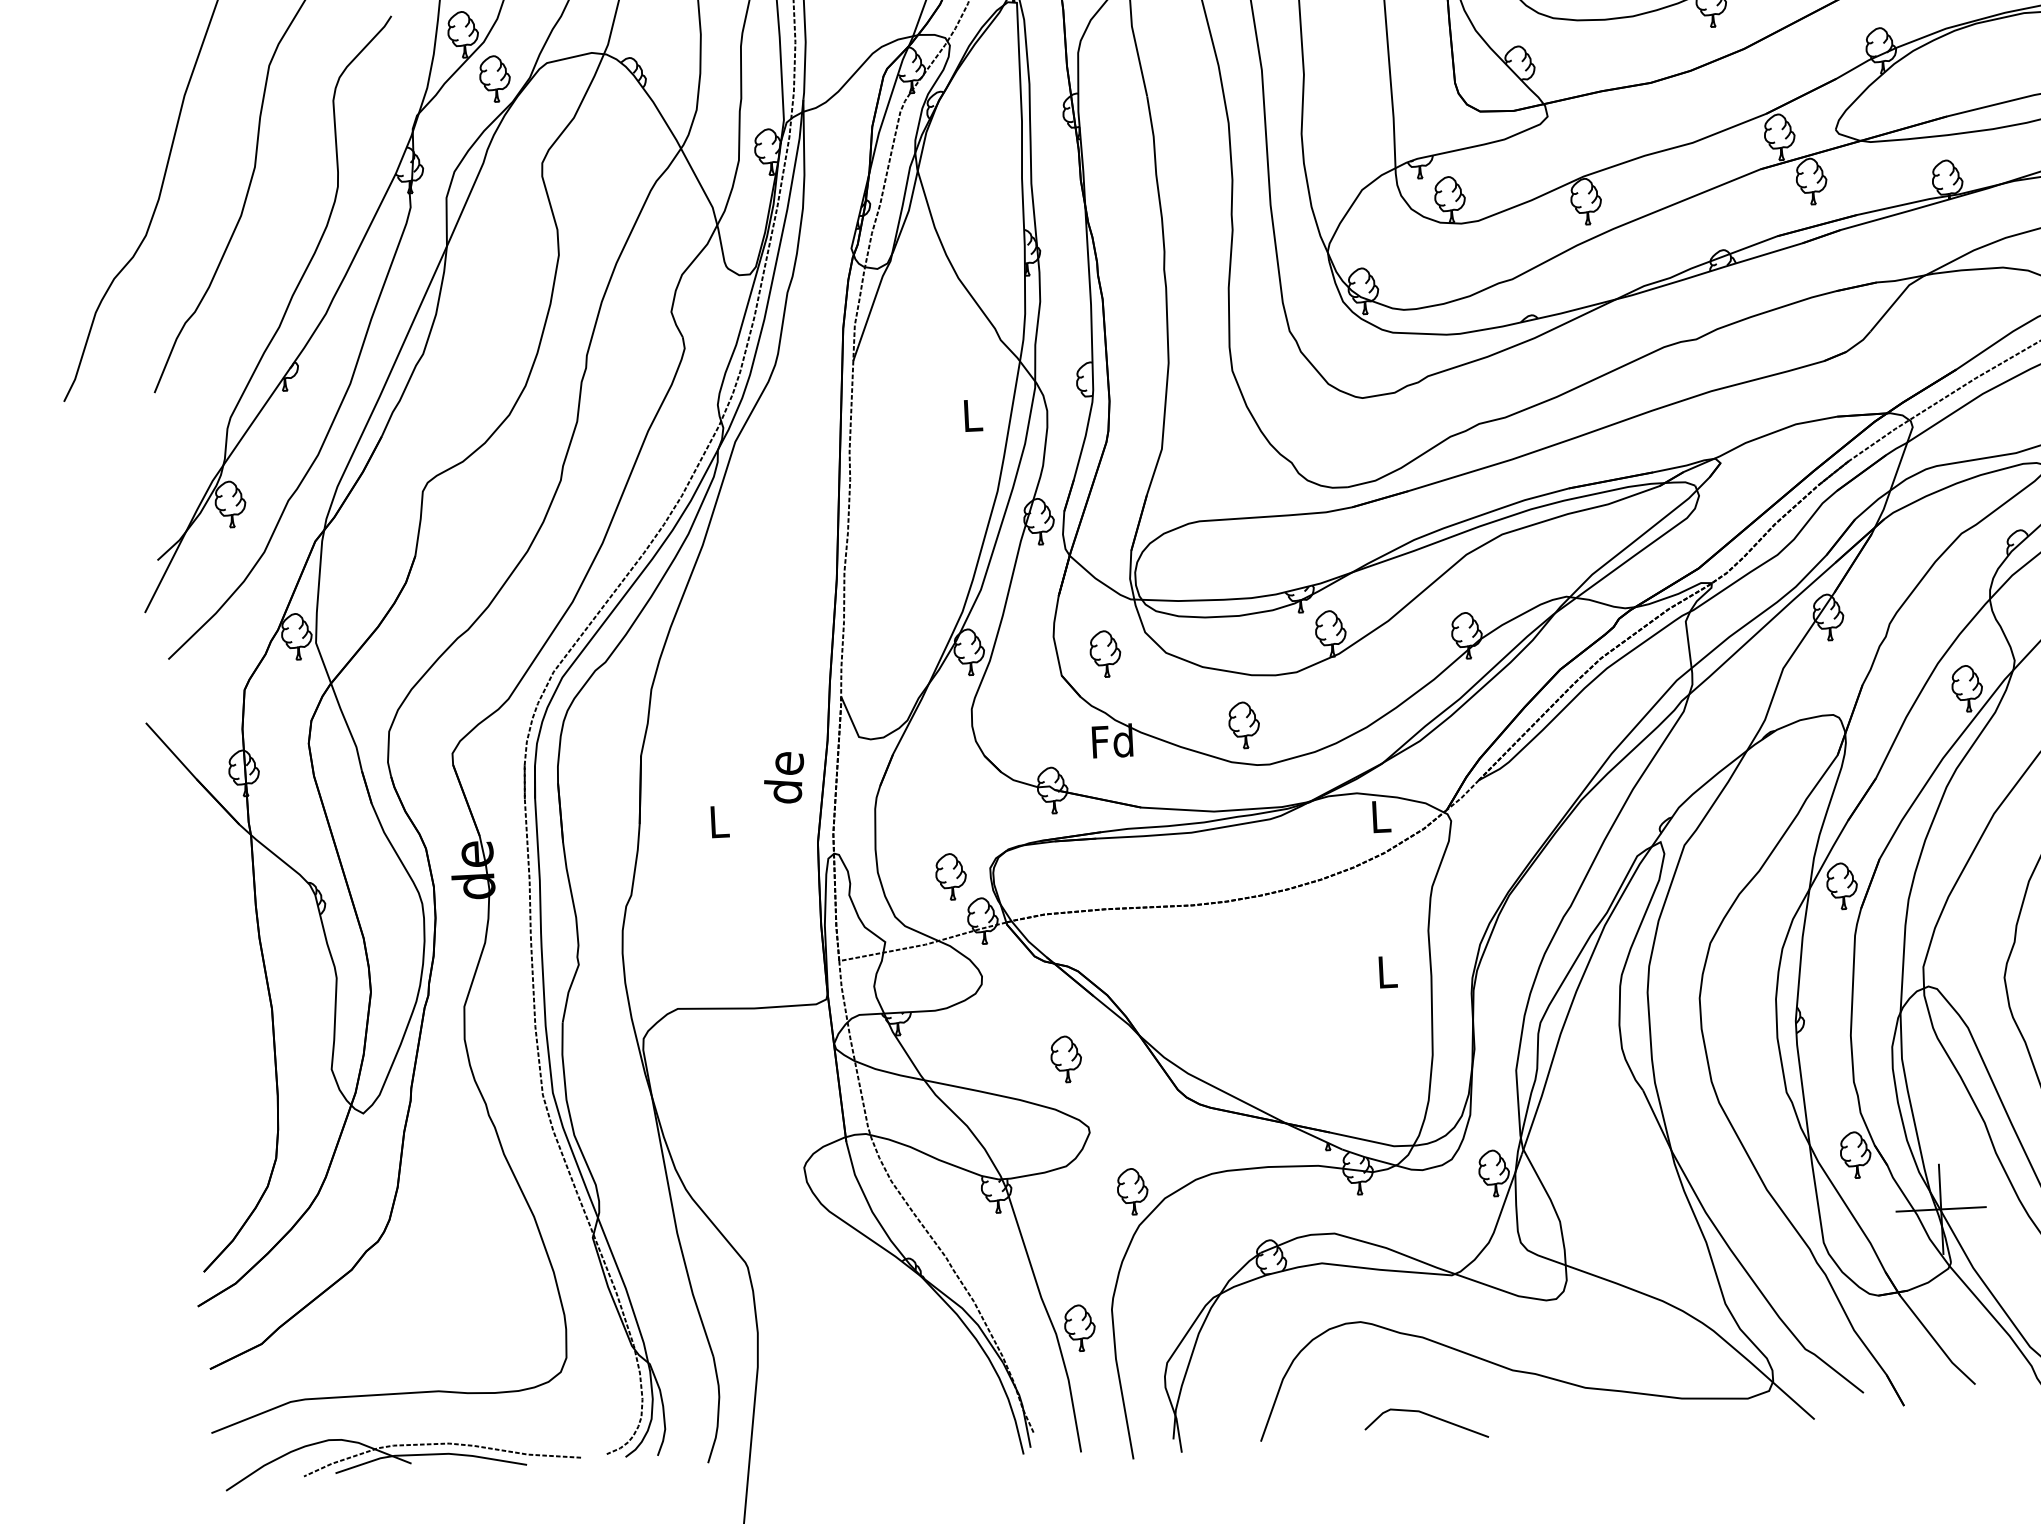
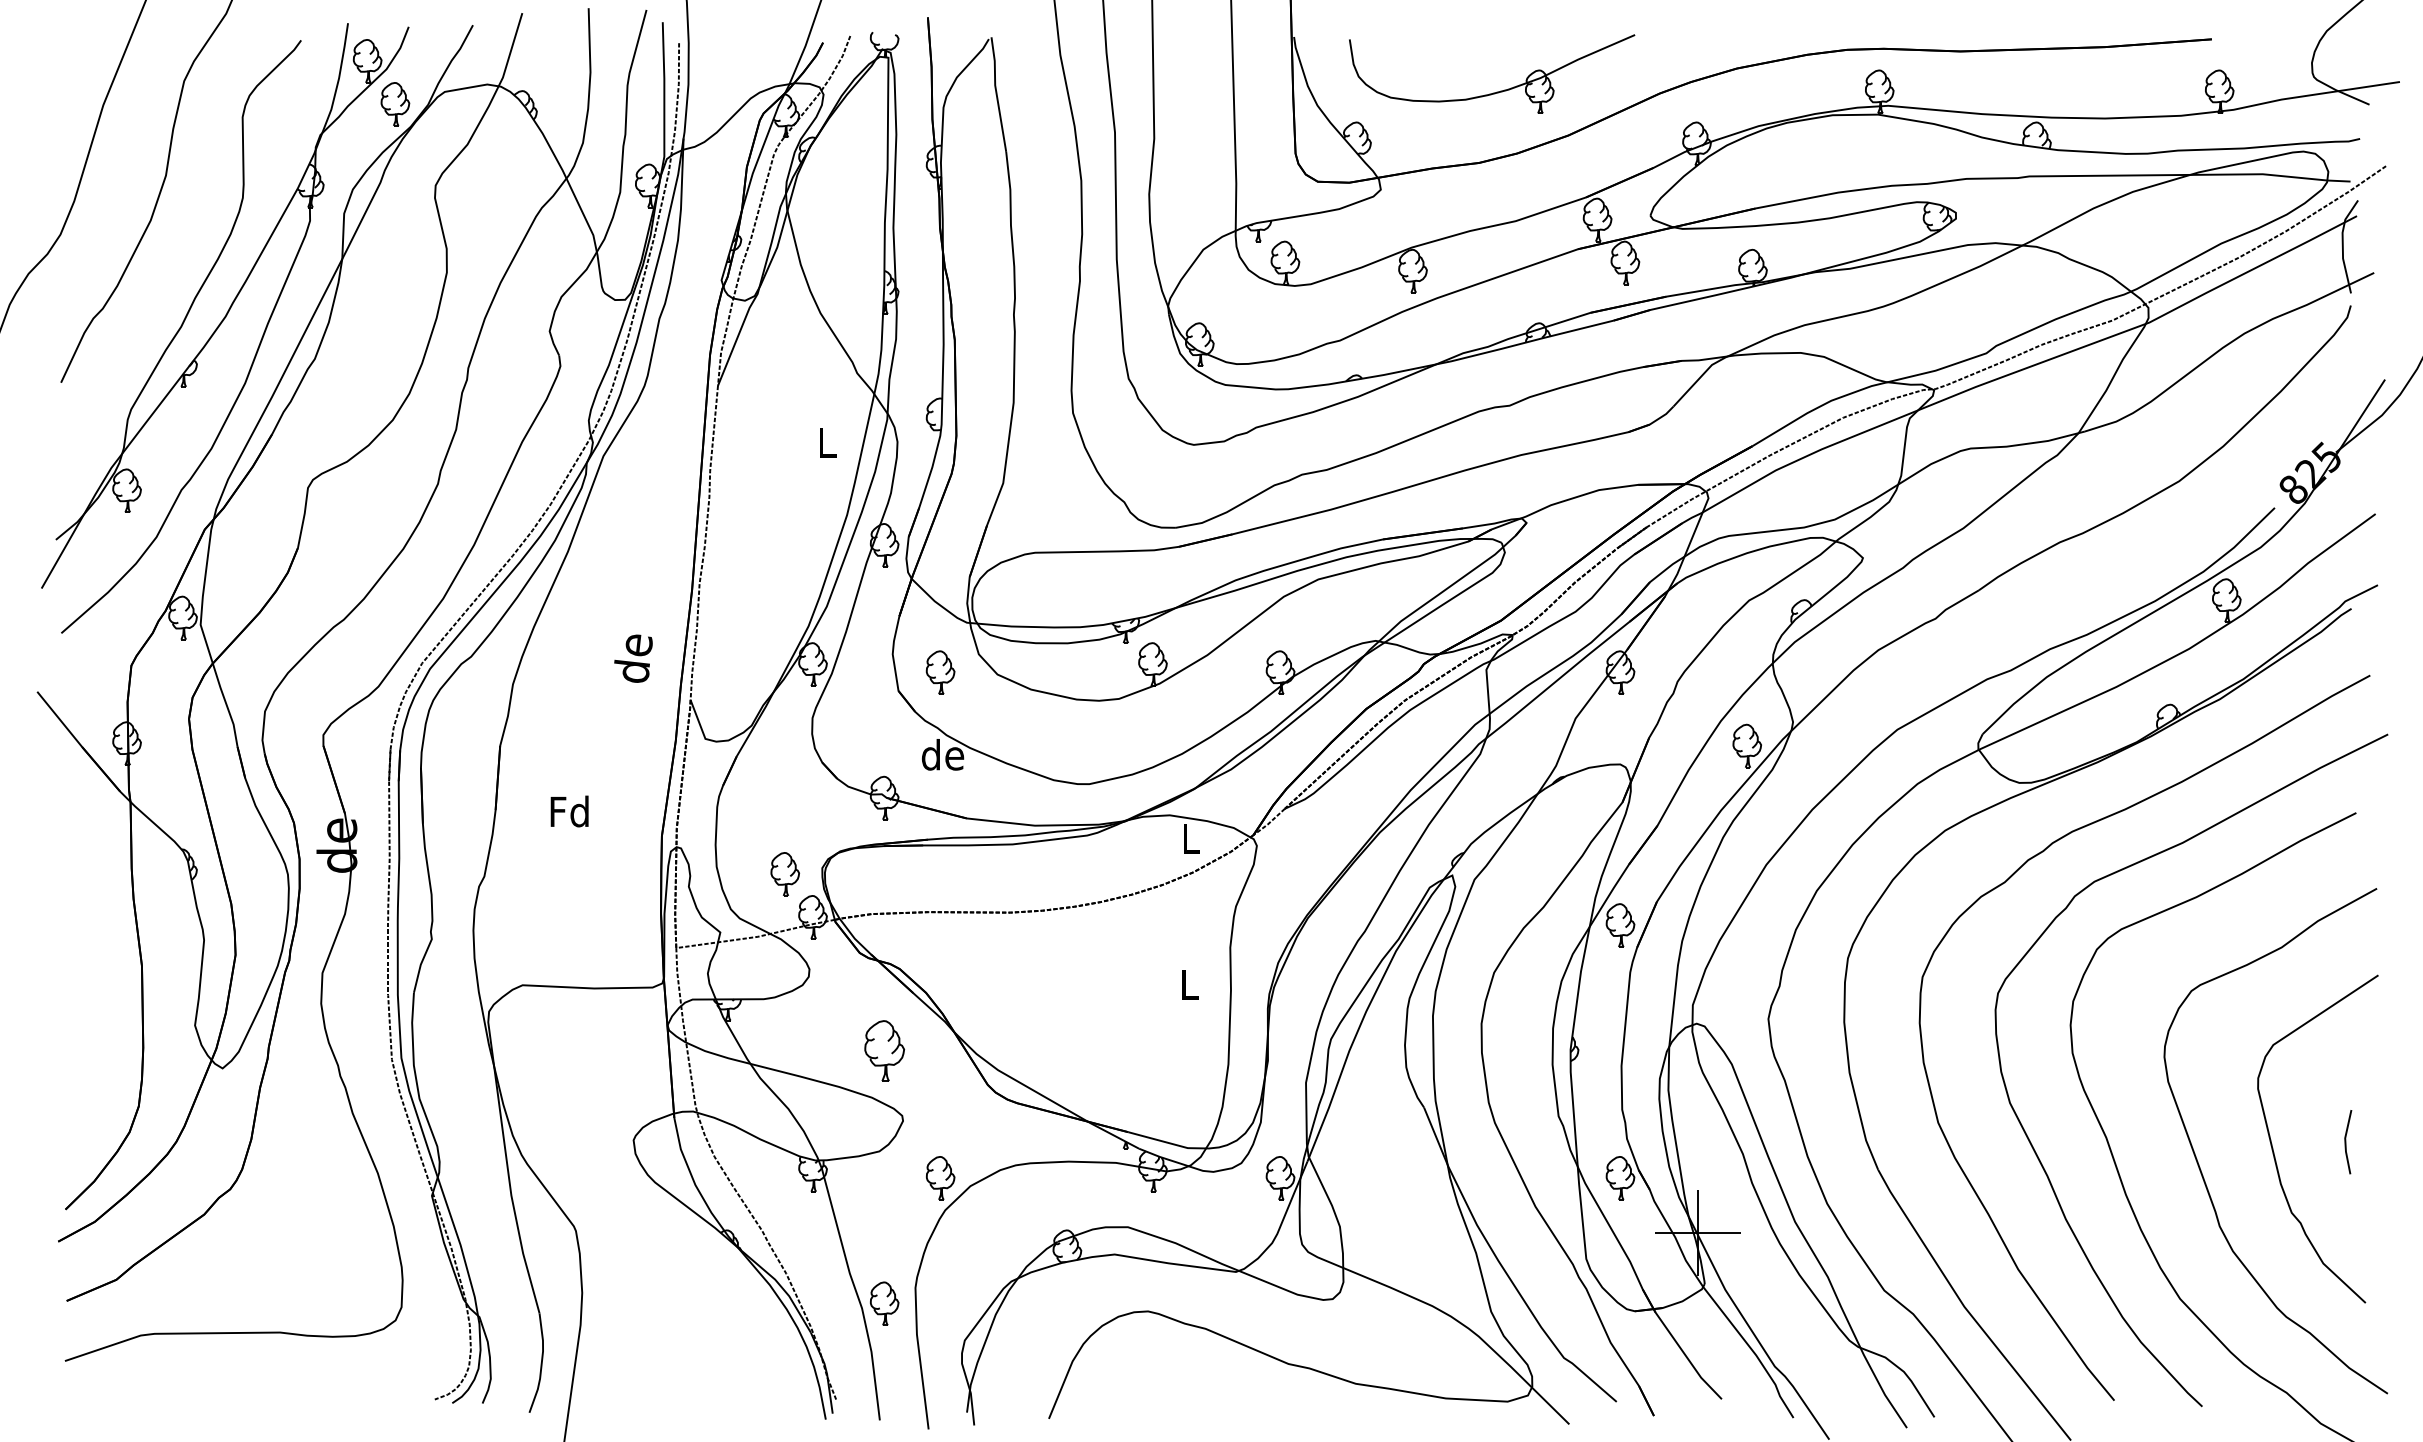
part: (1244, 724) -> (1067, 745), removed
text: (1111, 740) -> (942, 754), Fd -> de
text: (784, 777) -> (633, 658), moved
text: (718, 821) -> (569, 811), L -> Fd
part: (1066, 1058) -> (884, 1050), size x1.4
line: (1429, 1416) -> (1208, 1403), removed
part: (402, 1459) -> (242, 1394), removed

